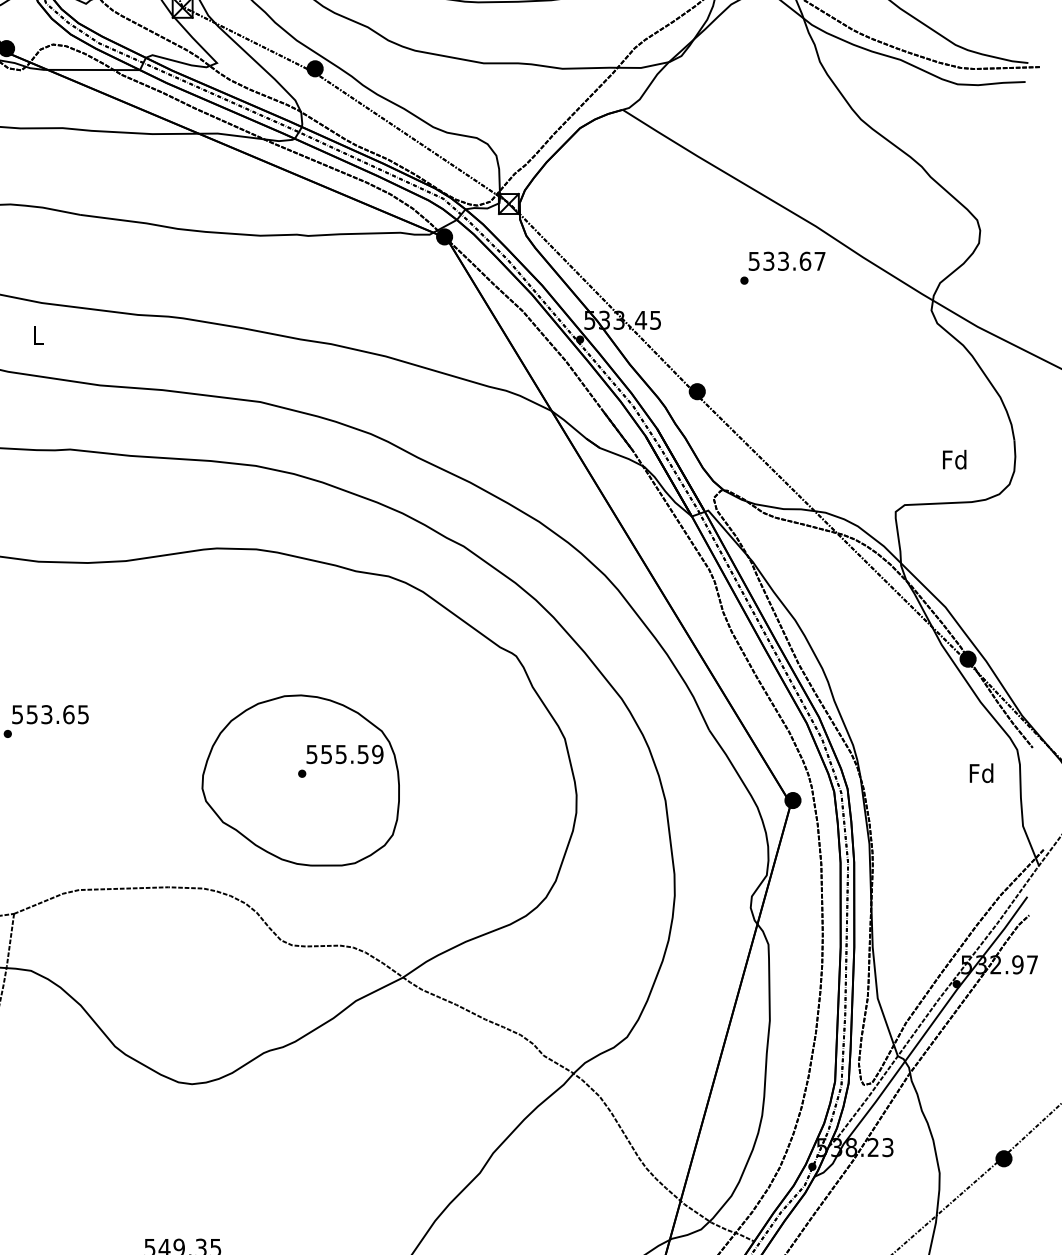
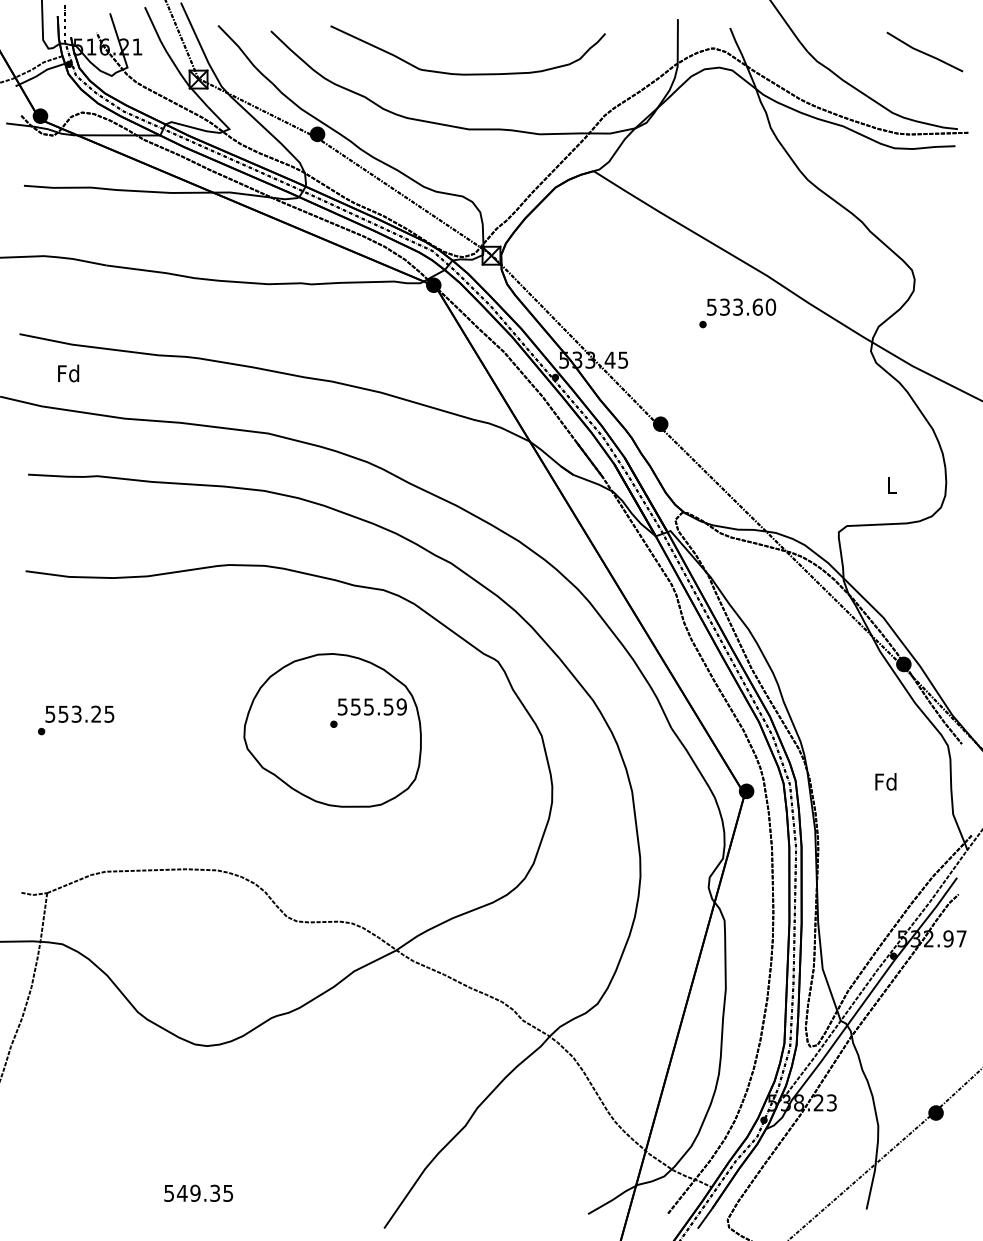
text: (819, 260) -> (770, 306), 533.67 -> 533.60
text: (37, 335) -> (68, 373), L -> Fd
text: (954, 459) -> (891, 485), Fd -> L
text: (68, 713) -> (96, 713), 553.65 -> 553.25
text: (981, 772) -> (885, 781), moved
part: (300, 780) -> (332, 730), moved

